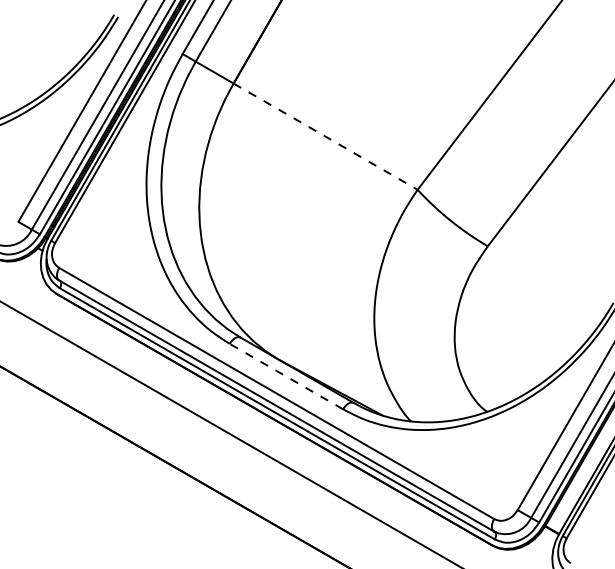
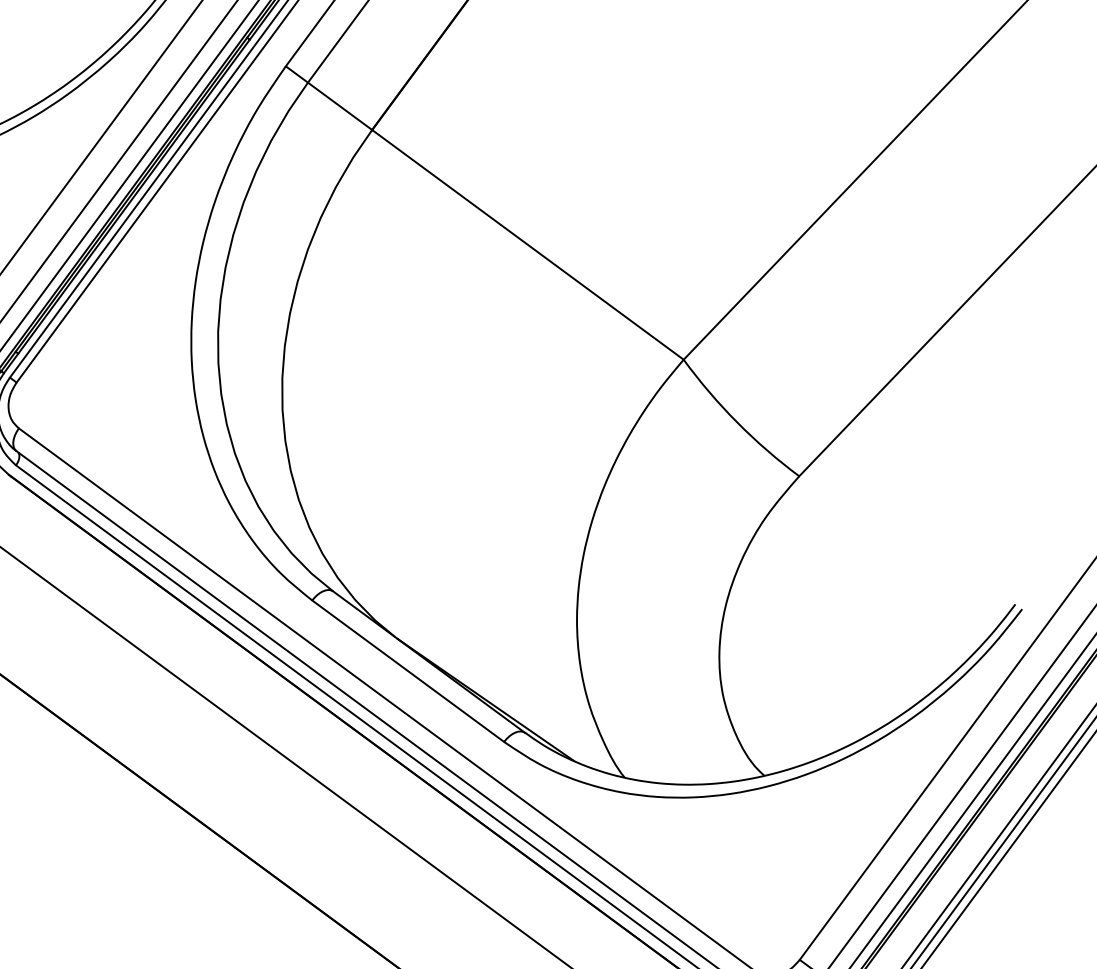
line: (326, 136) -> (529, 244), dashed -> solid
line: (286, 376) -> (408, 671), dashed -> solid

